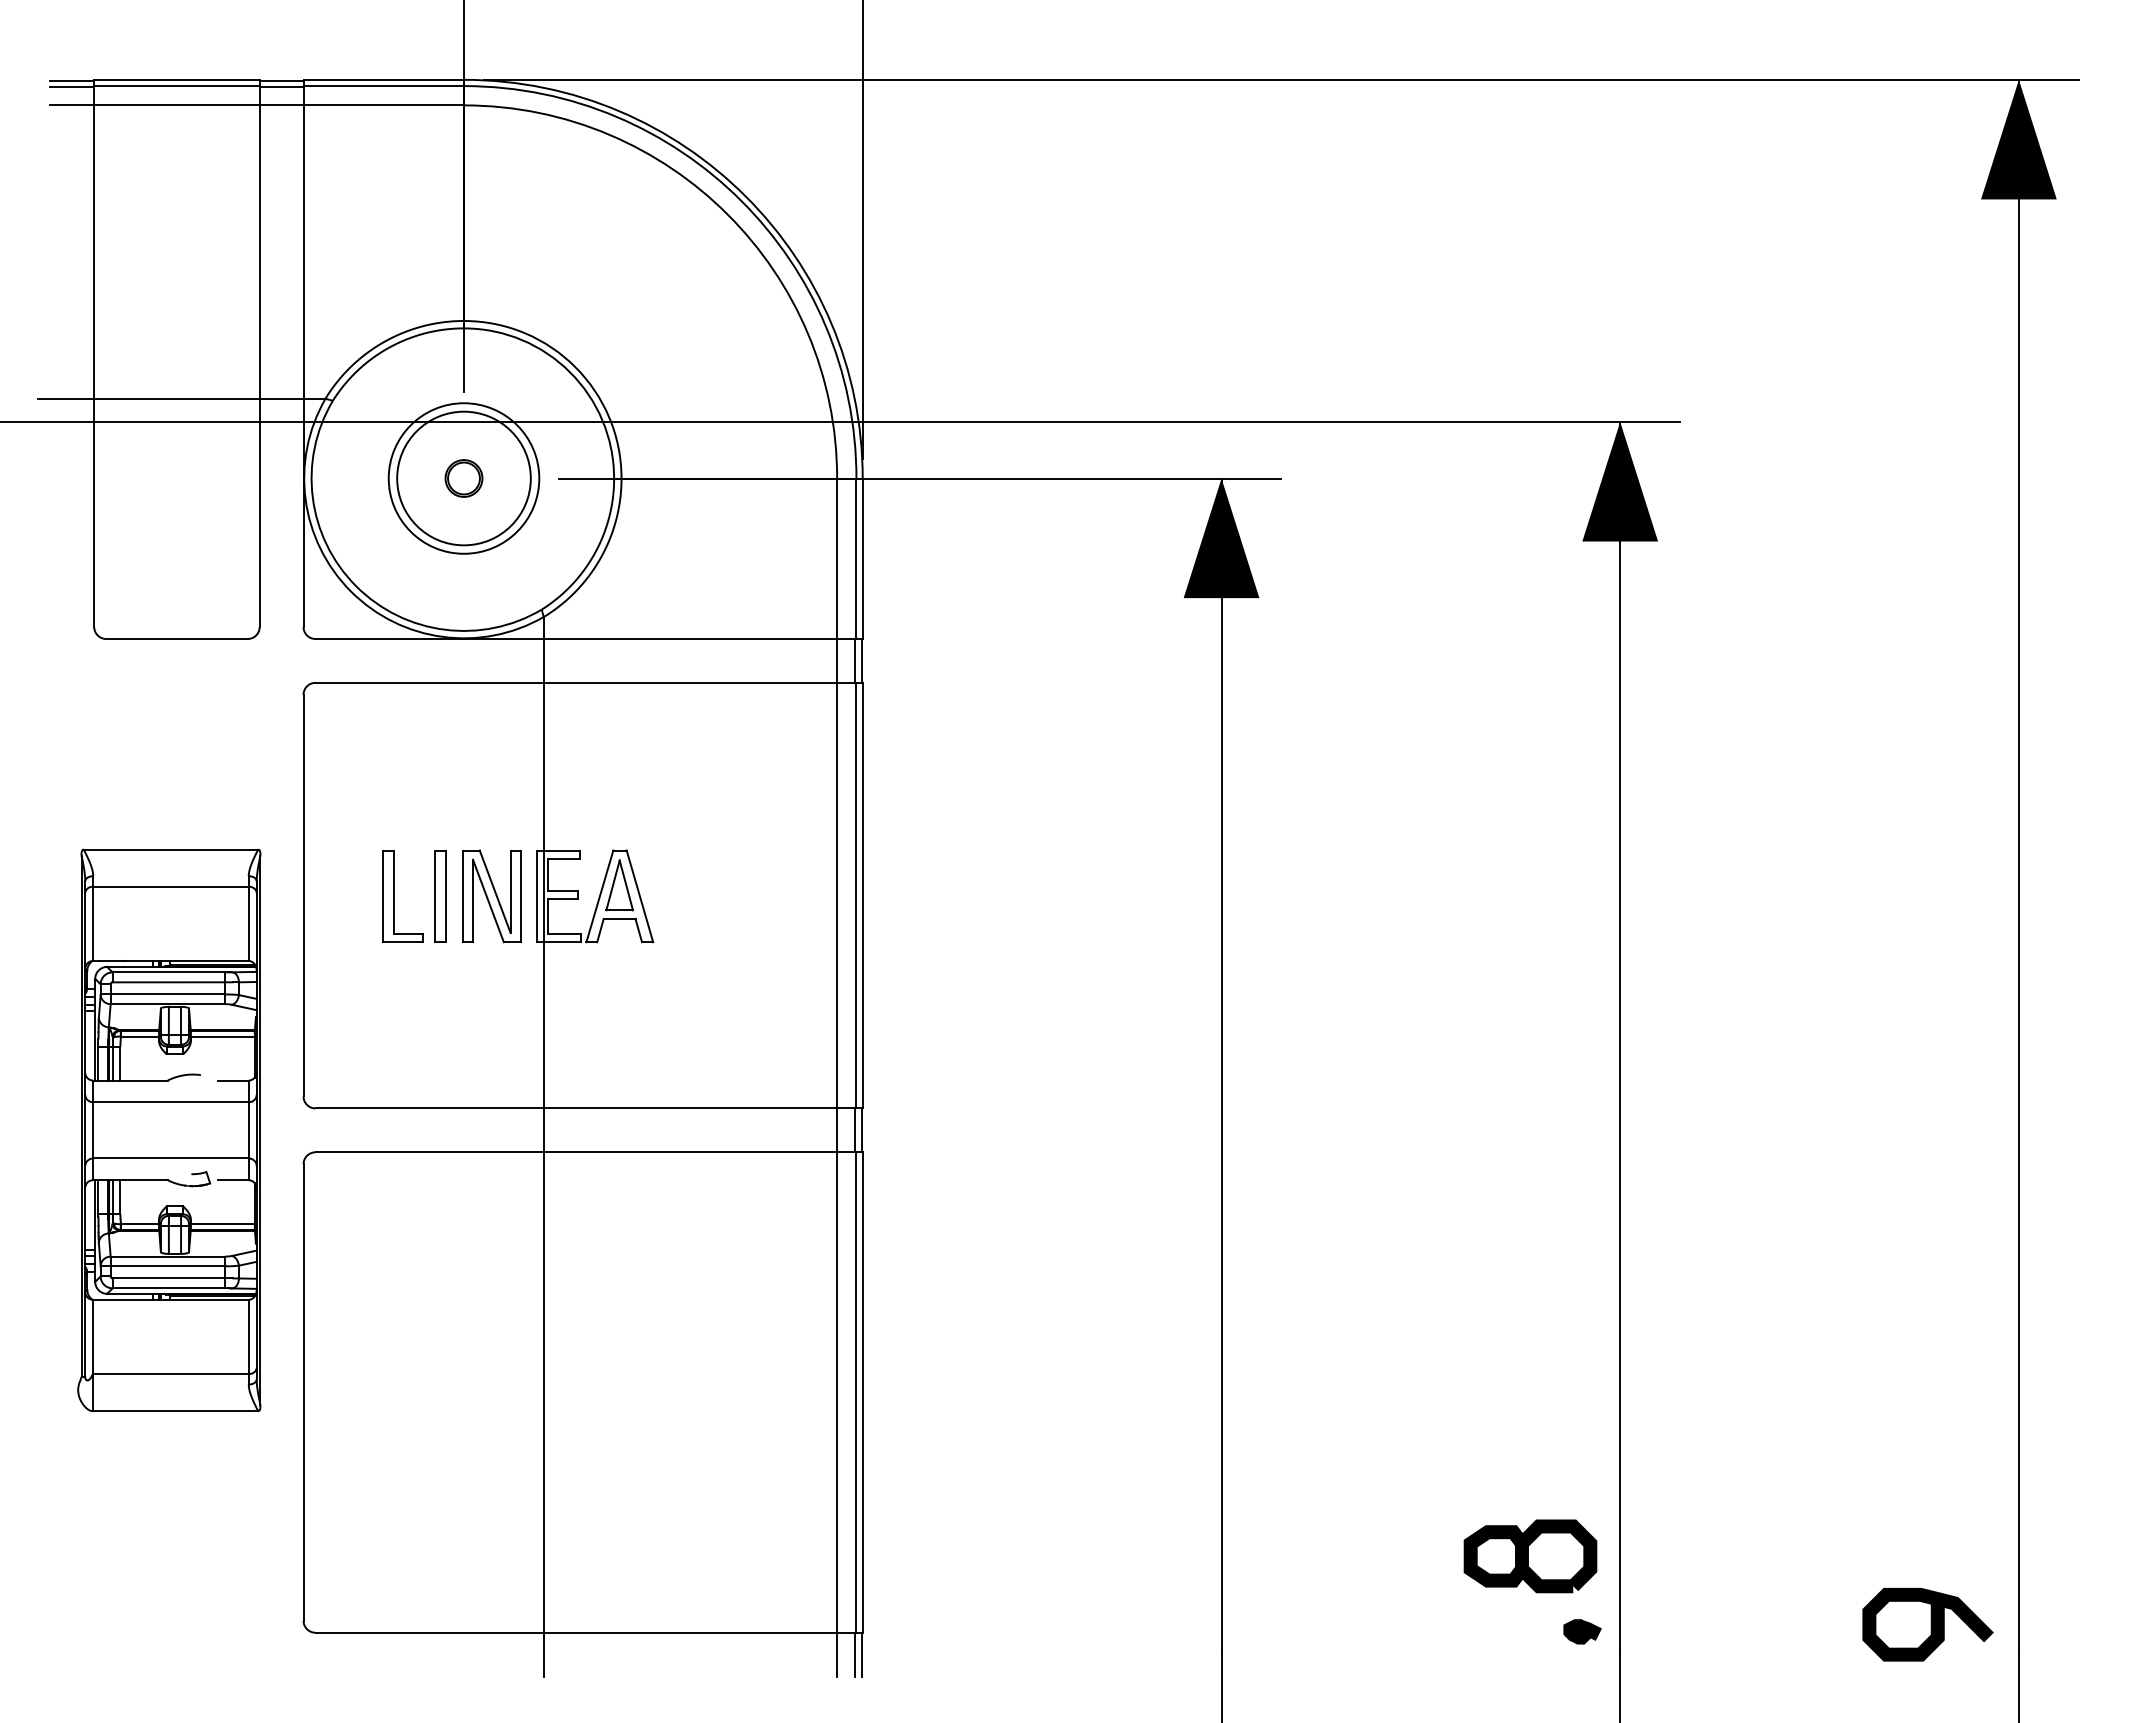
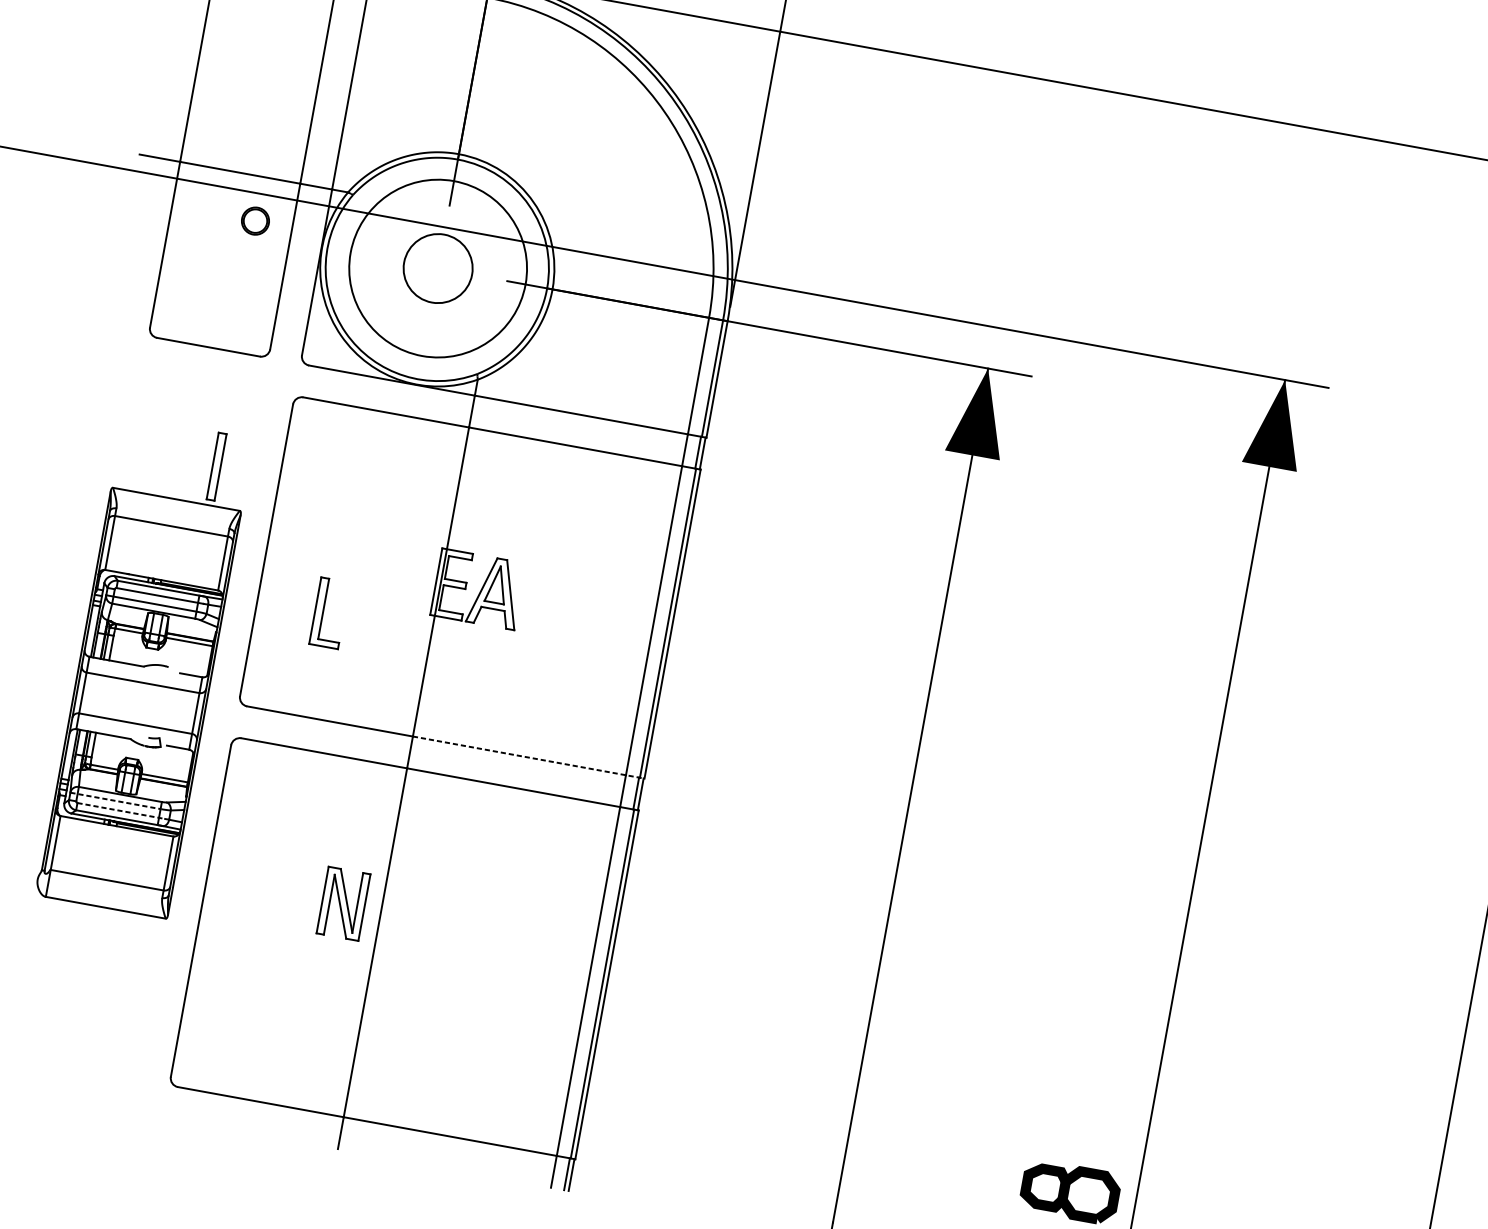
circle: (463, 478) -> (437, 268), size x0.7
circle: (463, 478) -> (437, 268), size x1.6
part: (463, 478) -> (255, 221), moved
part: (394, 896) -> (323, 612), moved
part: (440, 896) -> (216, 466), moved
part: (491, 896) -> (343, 903), moved
line: (703, 1108) -> (528, 757), solid -> dashed
line: (163, 1266) -> (115, 801), solid -> dashed
line: (173, 1278) -> (121, 811), solid -> dashed

